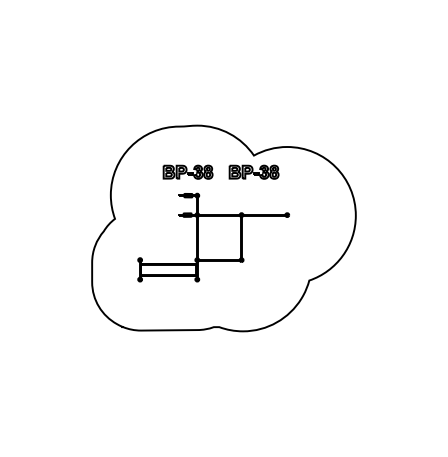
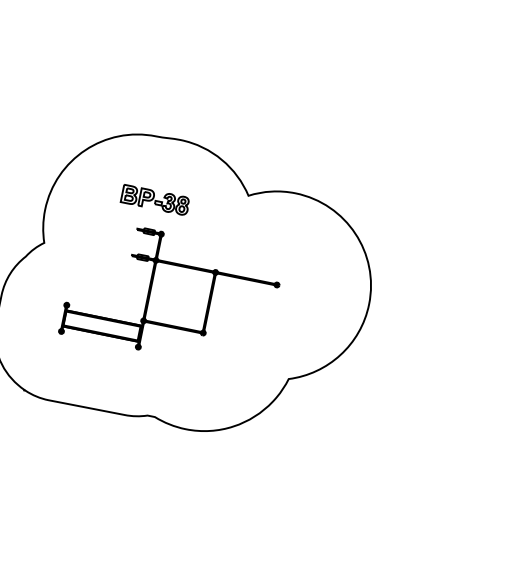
part: (253, 171) -> (243, 217), removed

